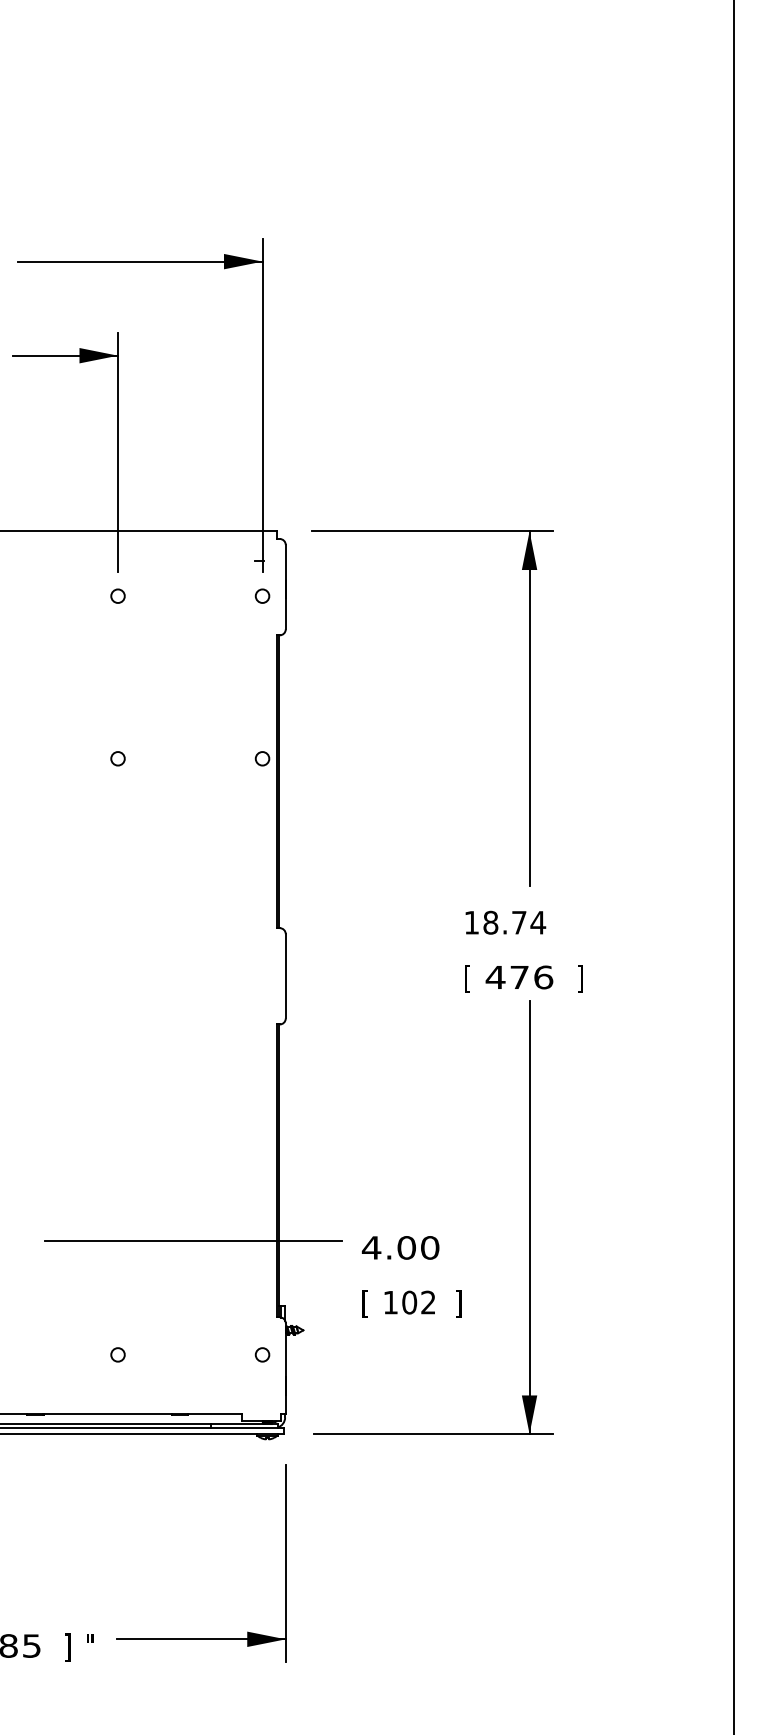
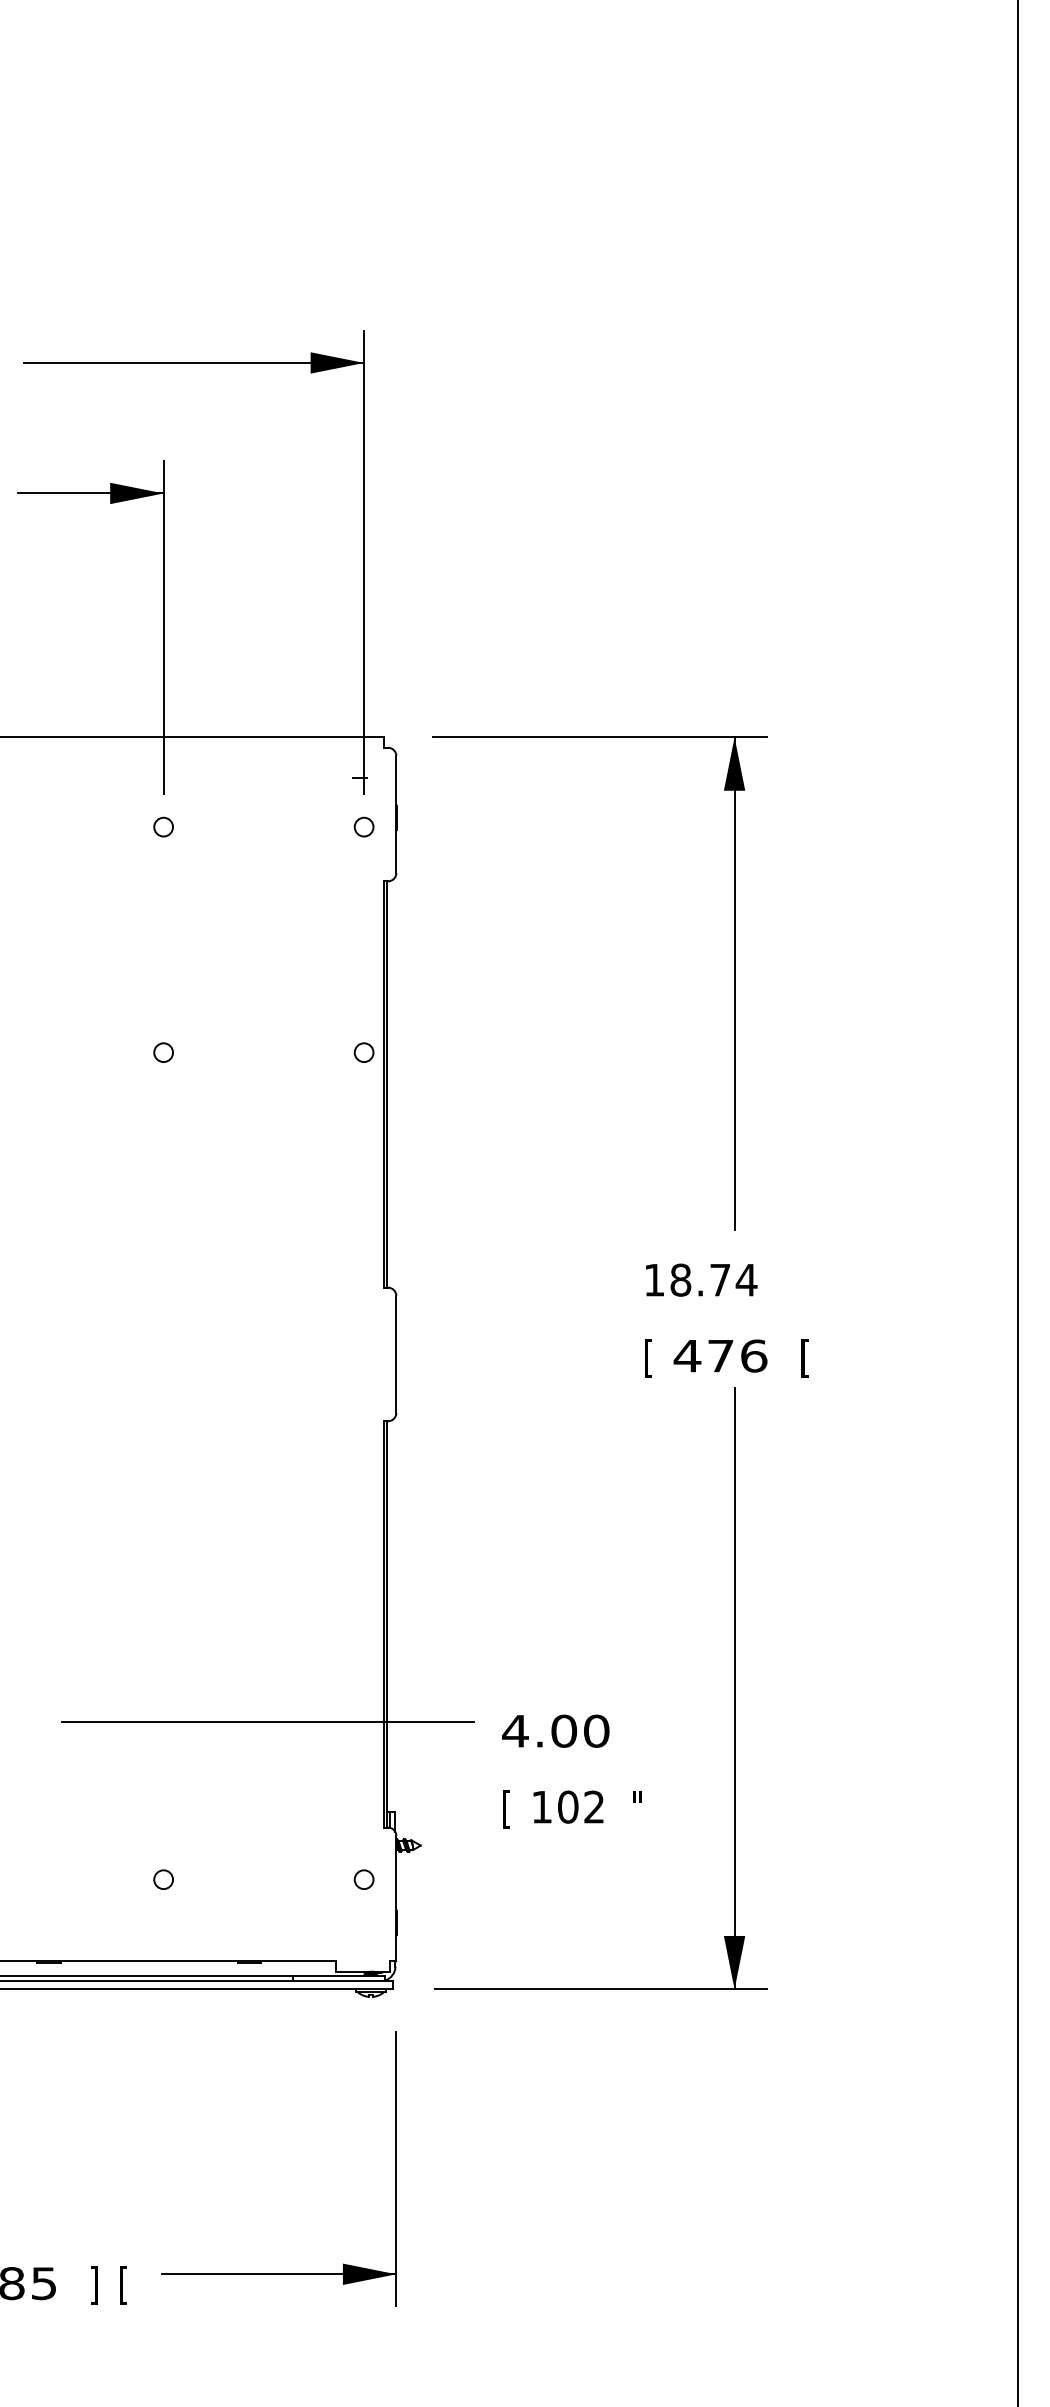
text: (579, 979) -> (804, 1358), ] -> [
text: (459, 1304) -> (637, 1809), ] -> "
text: (89, 1647) -> (124, 2285), " -> [

